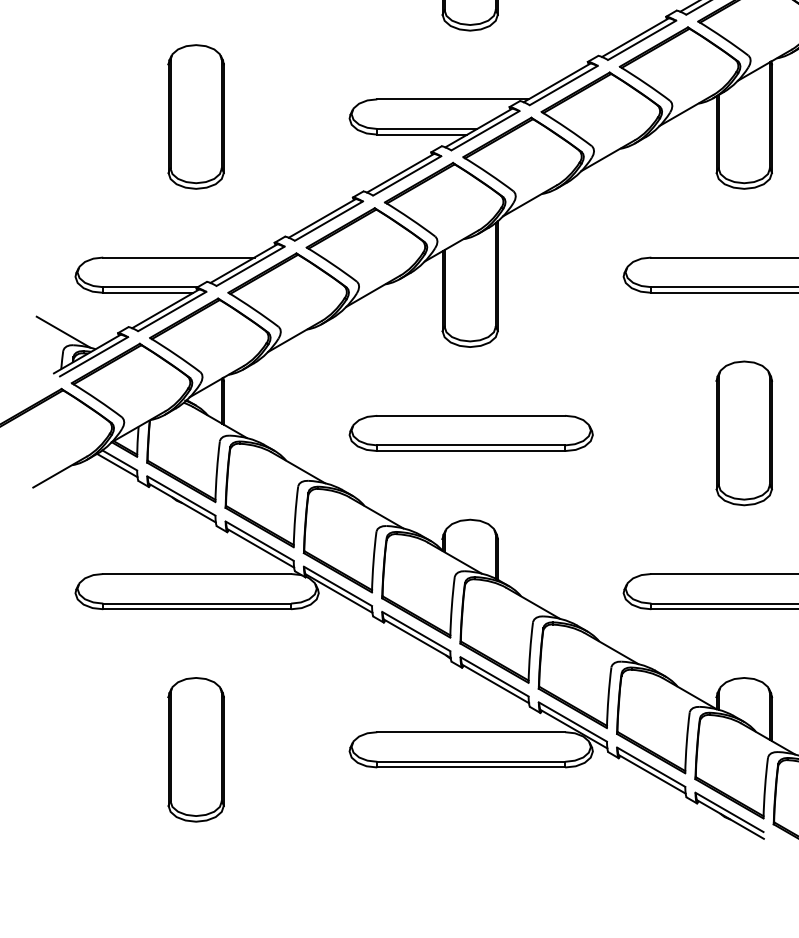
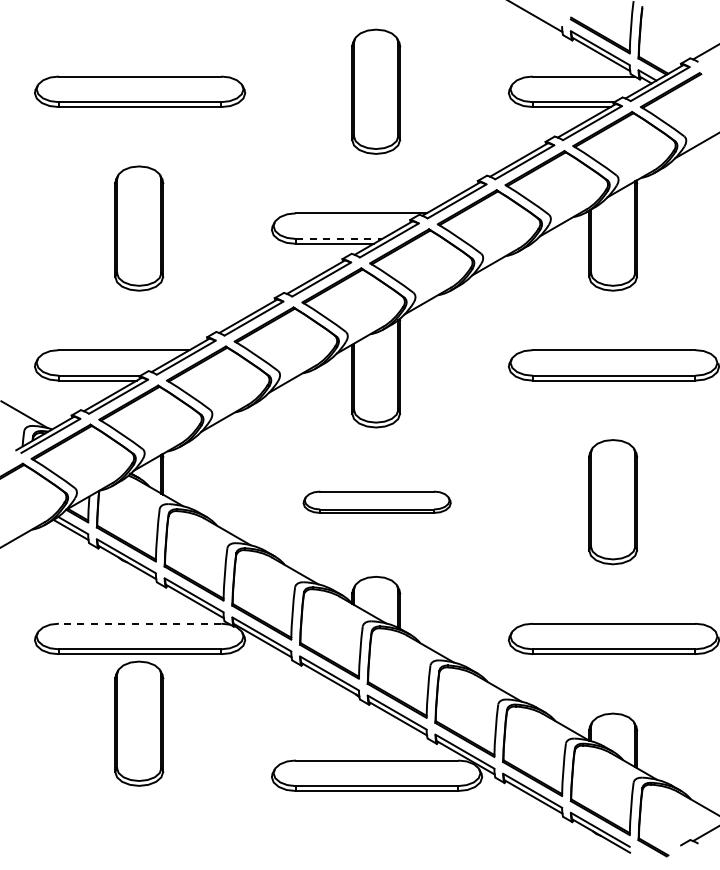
line: (427, 128) -> (339, 238), solid -> dashed
part: (471, 433) -> (377, 502), size x0.7
line: (196, 573) -> (139, 623), solid -> dashed
part: (196, 749) -> (139, 723), moved

